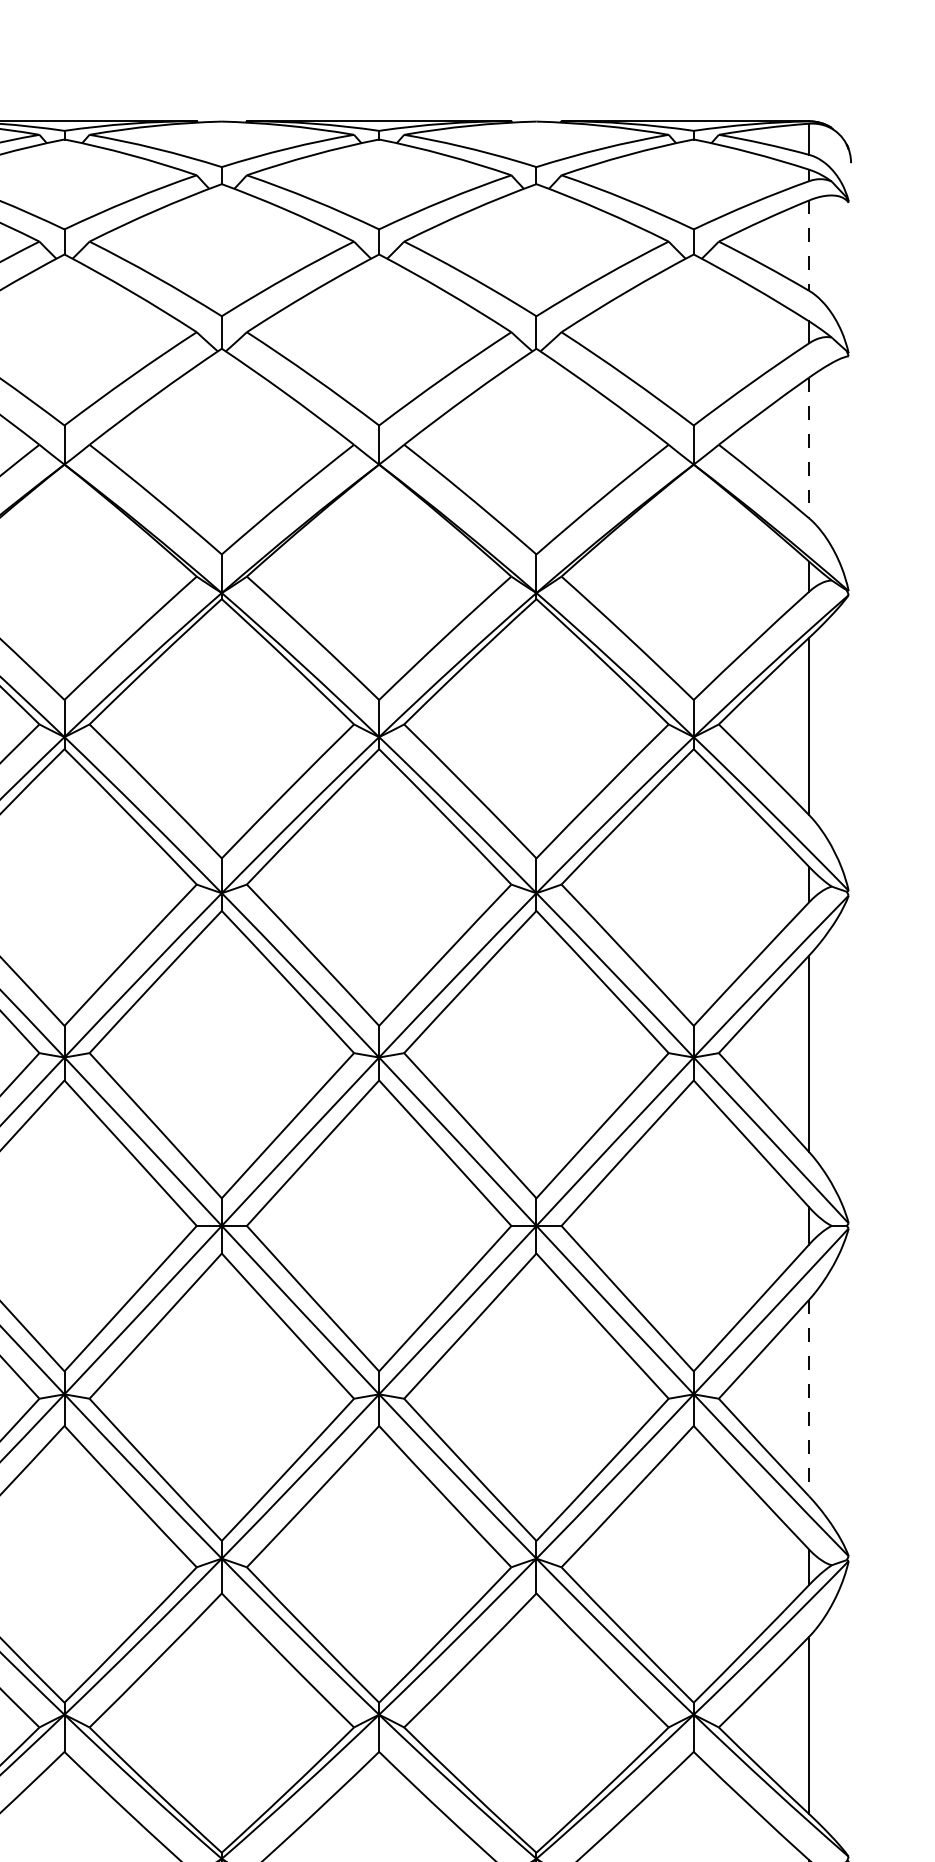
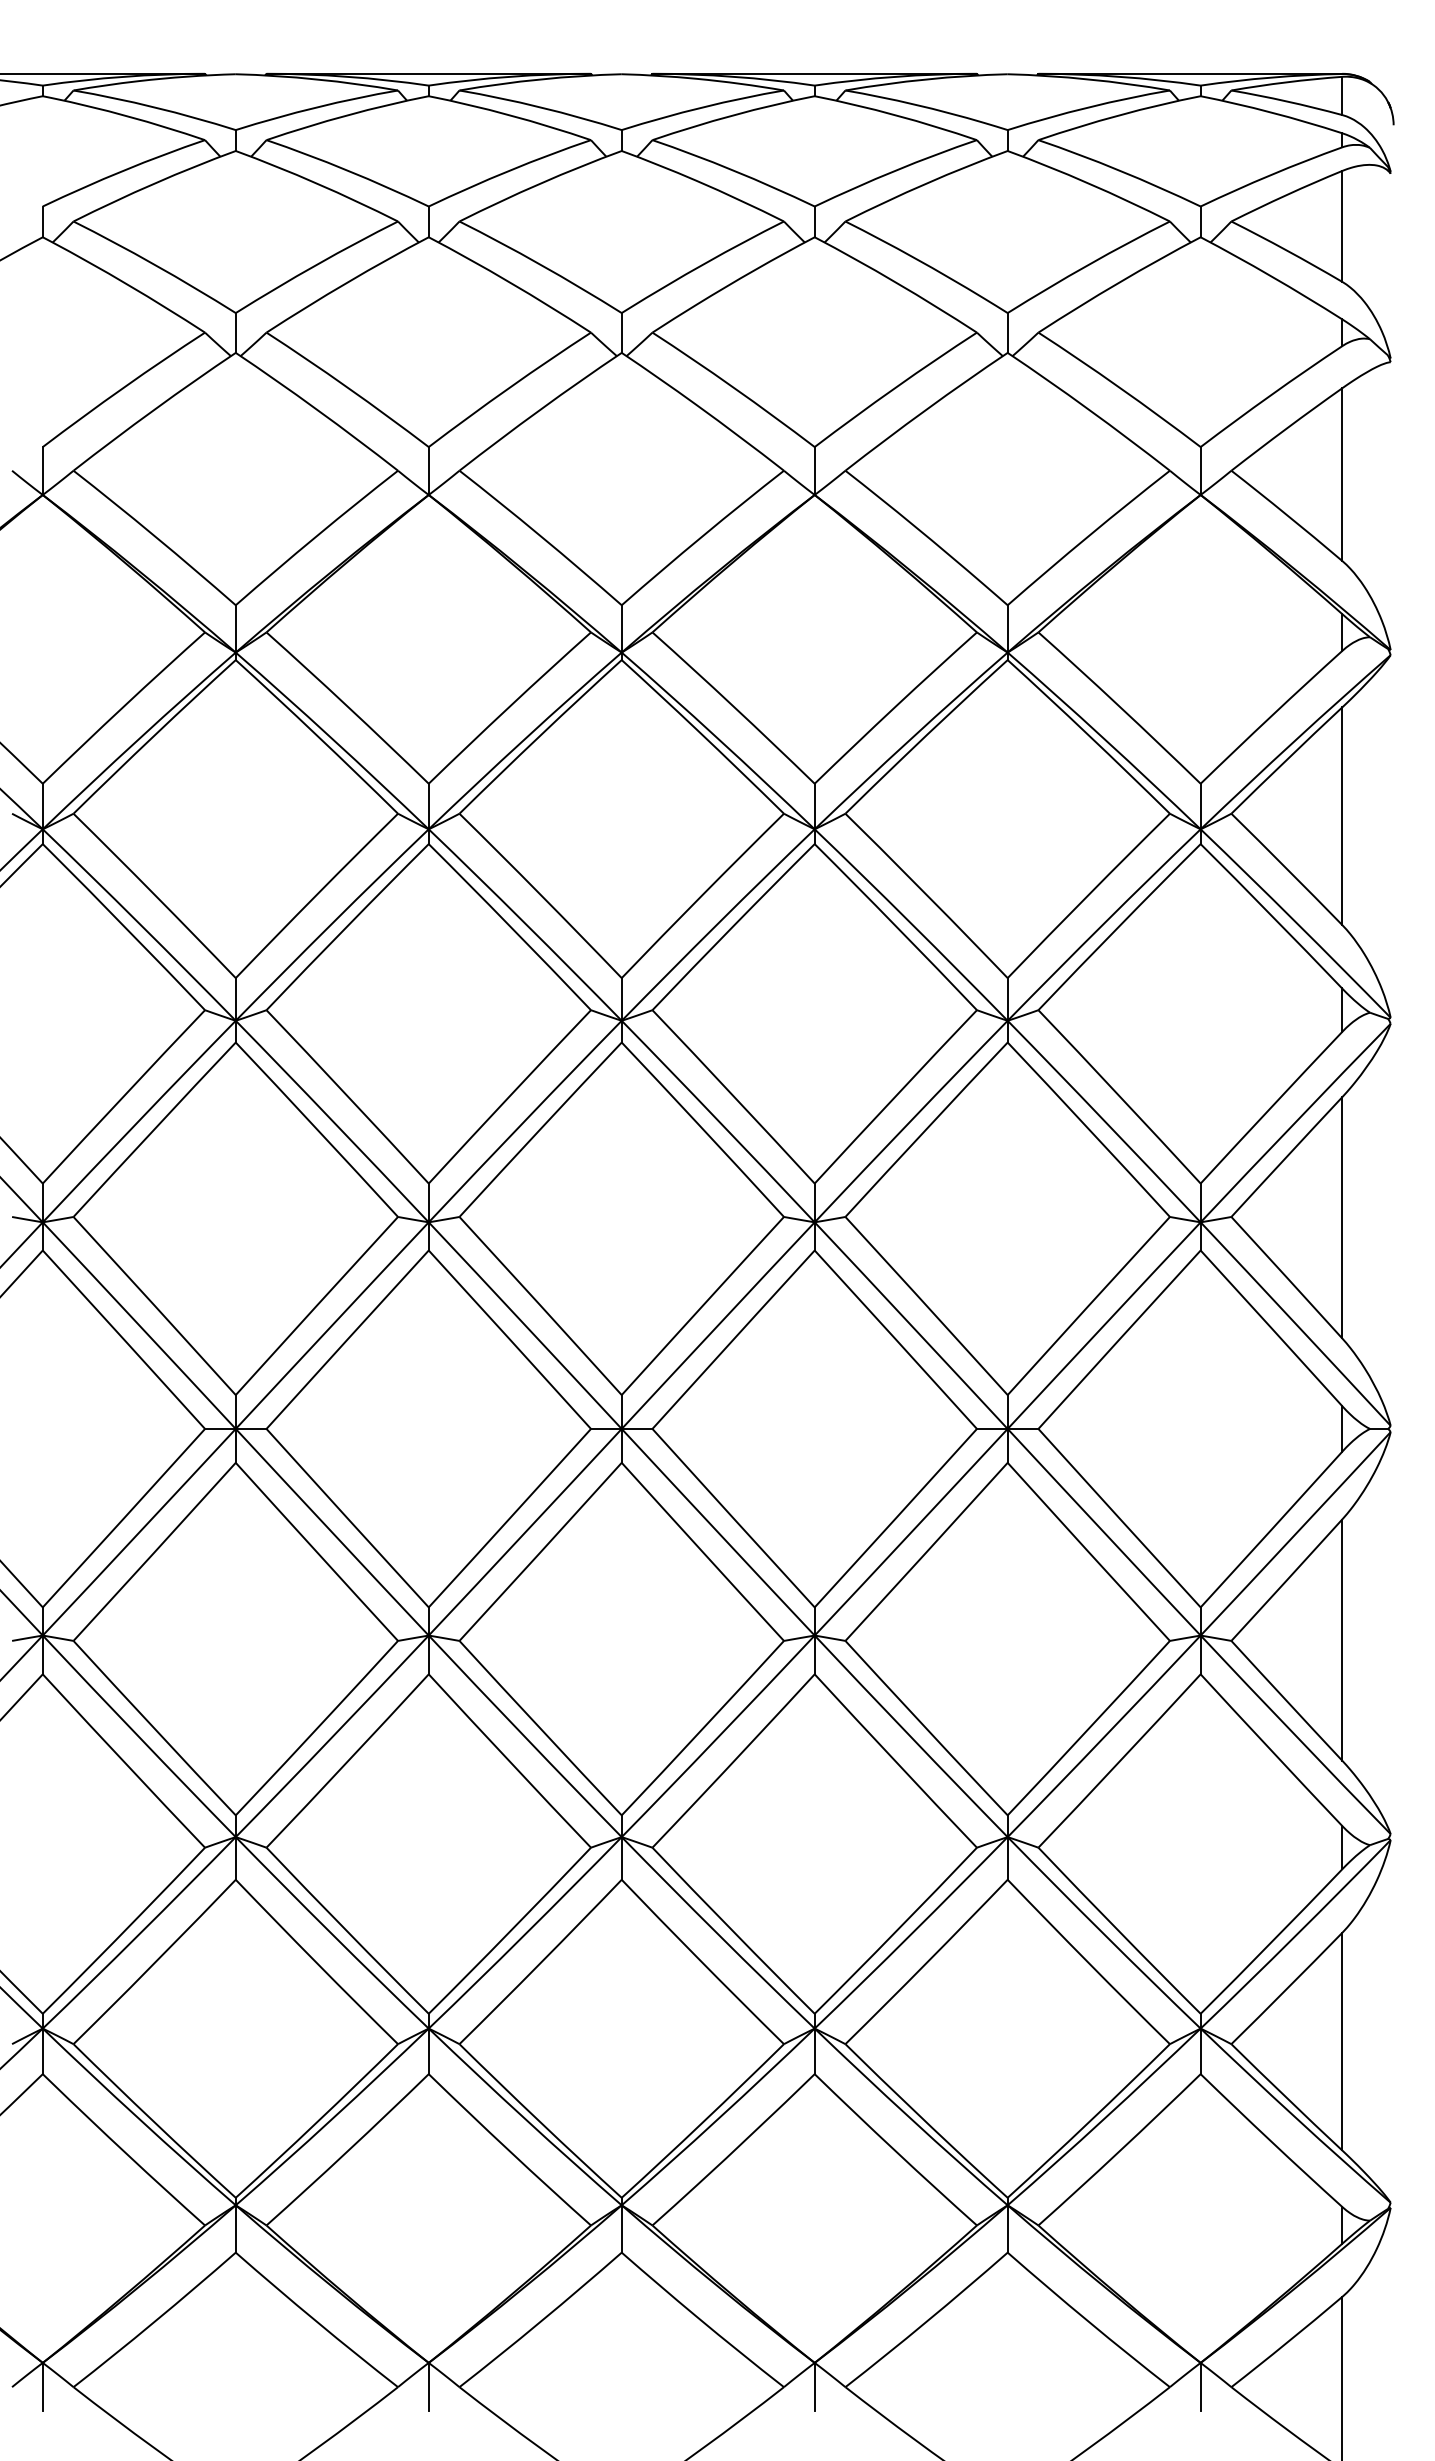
line: (809, 245) -> (1342, 226), dashed -> solid
line: (809, 448) -> (1342, 475), dashed -> solid
line: (809, 1398) -> (1342, 1640), dashed -> solid

